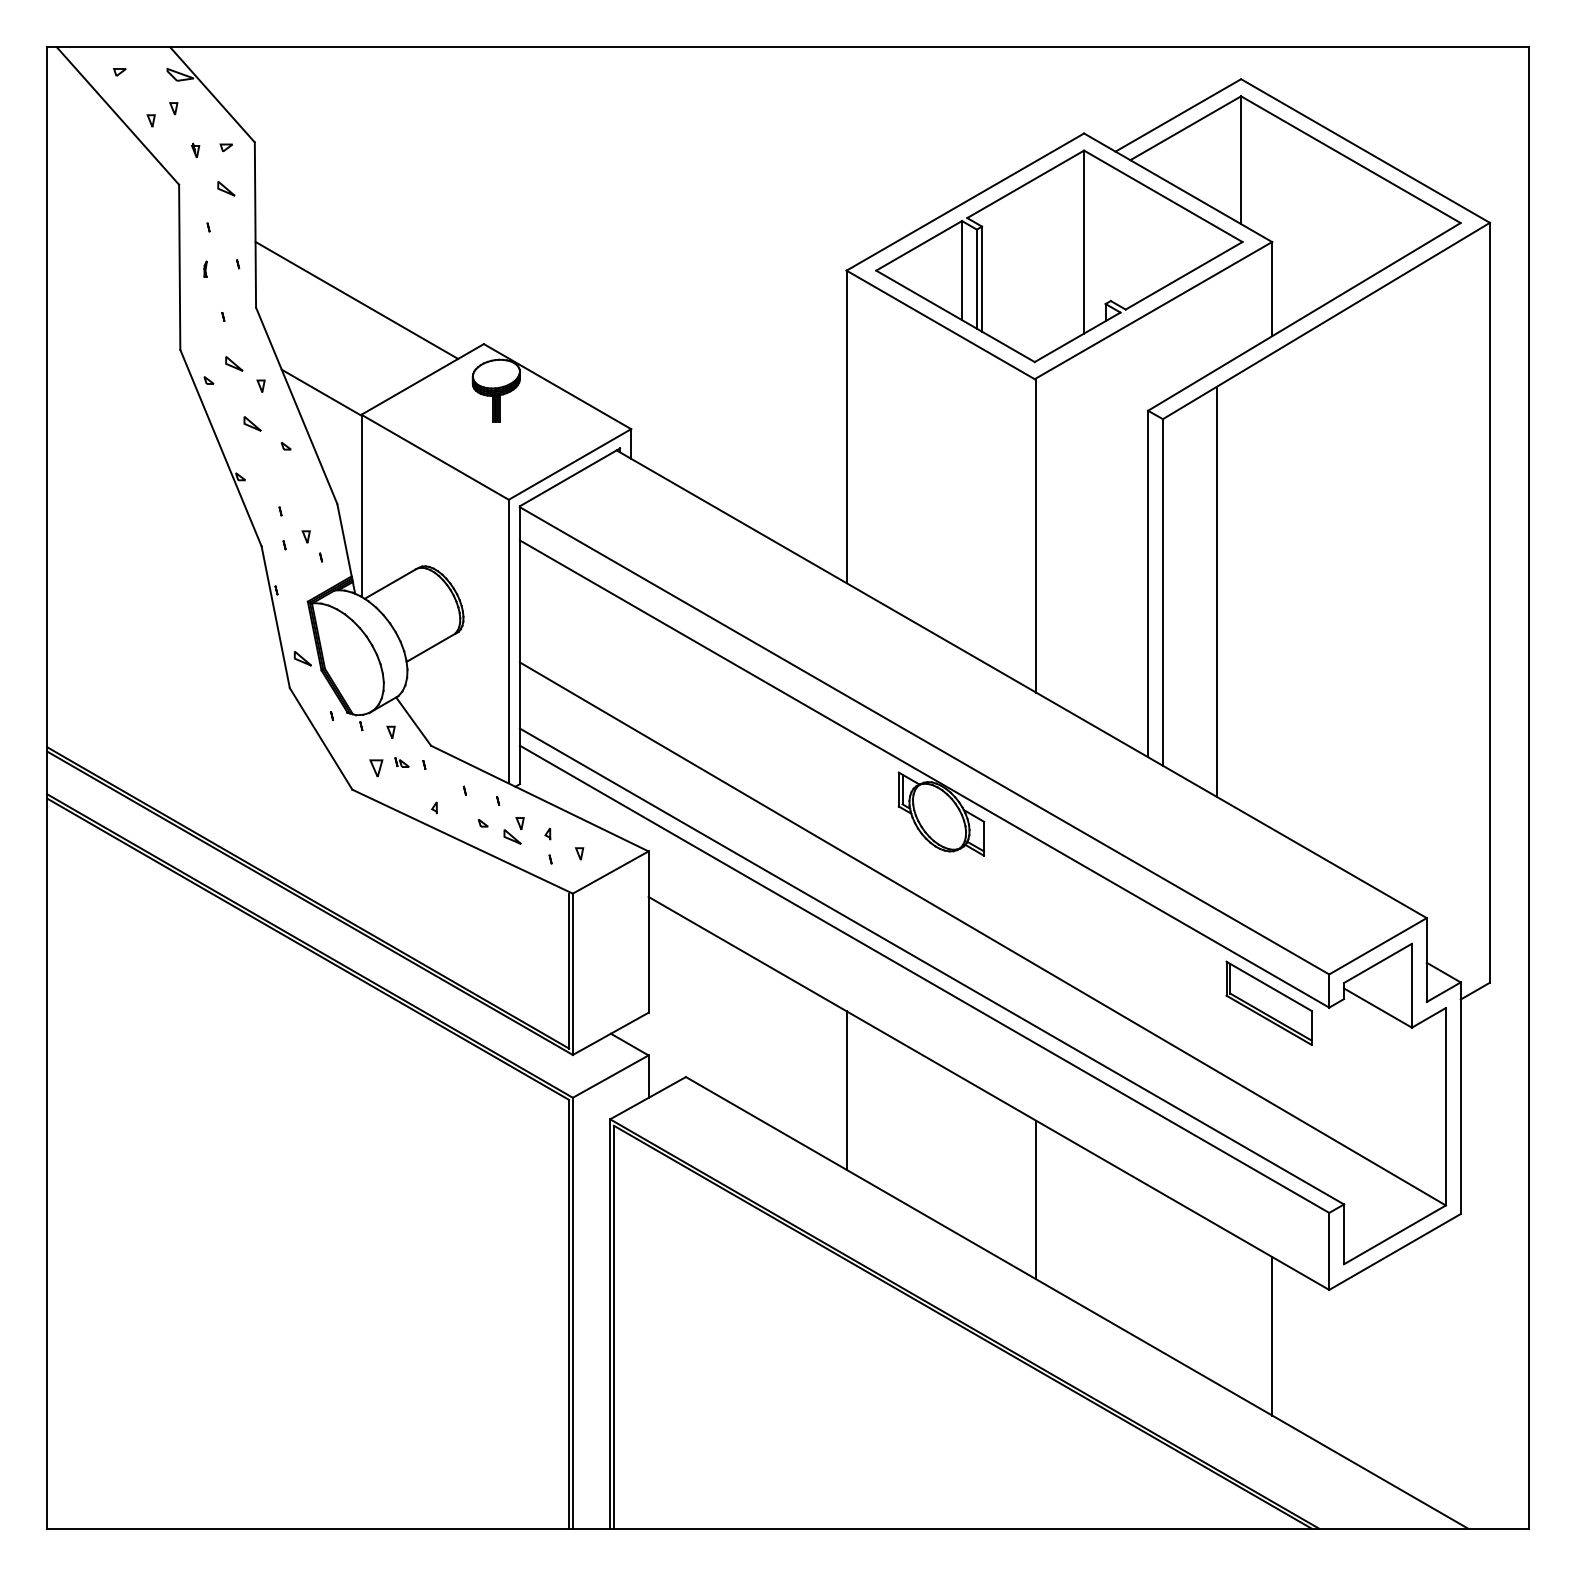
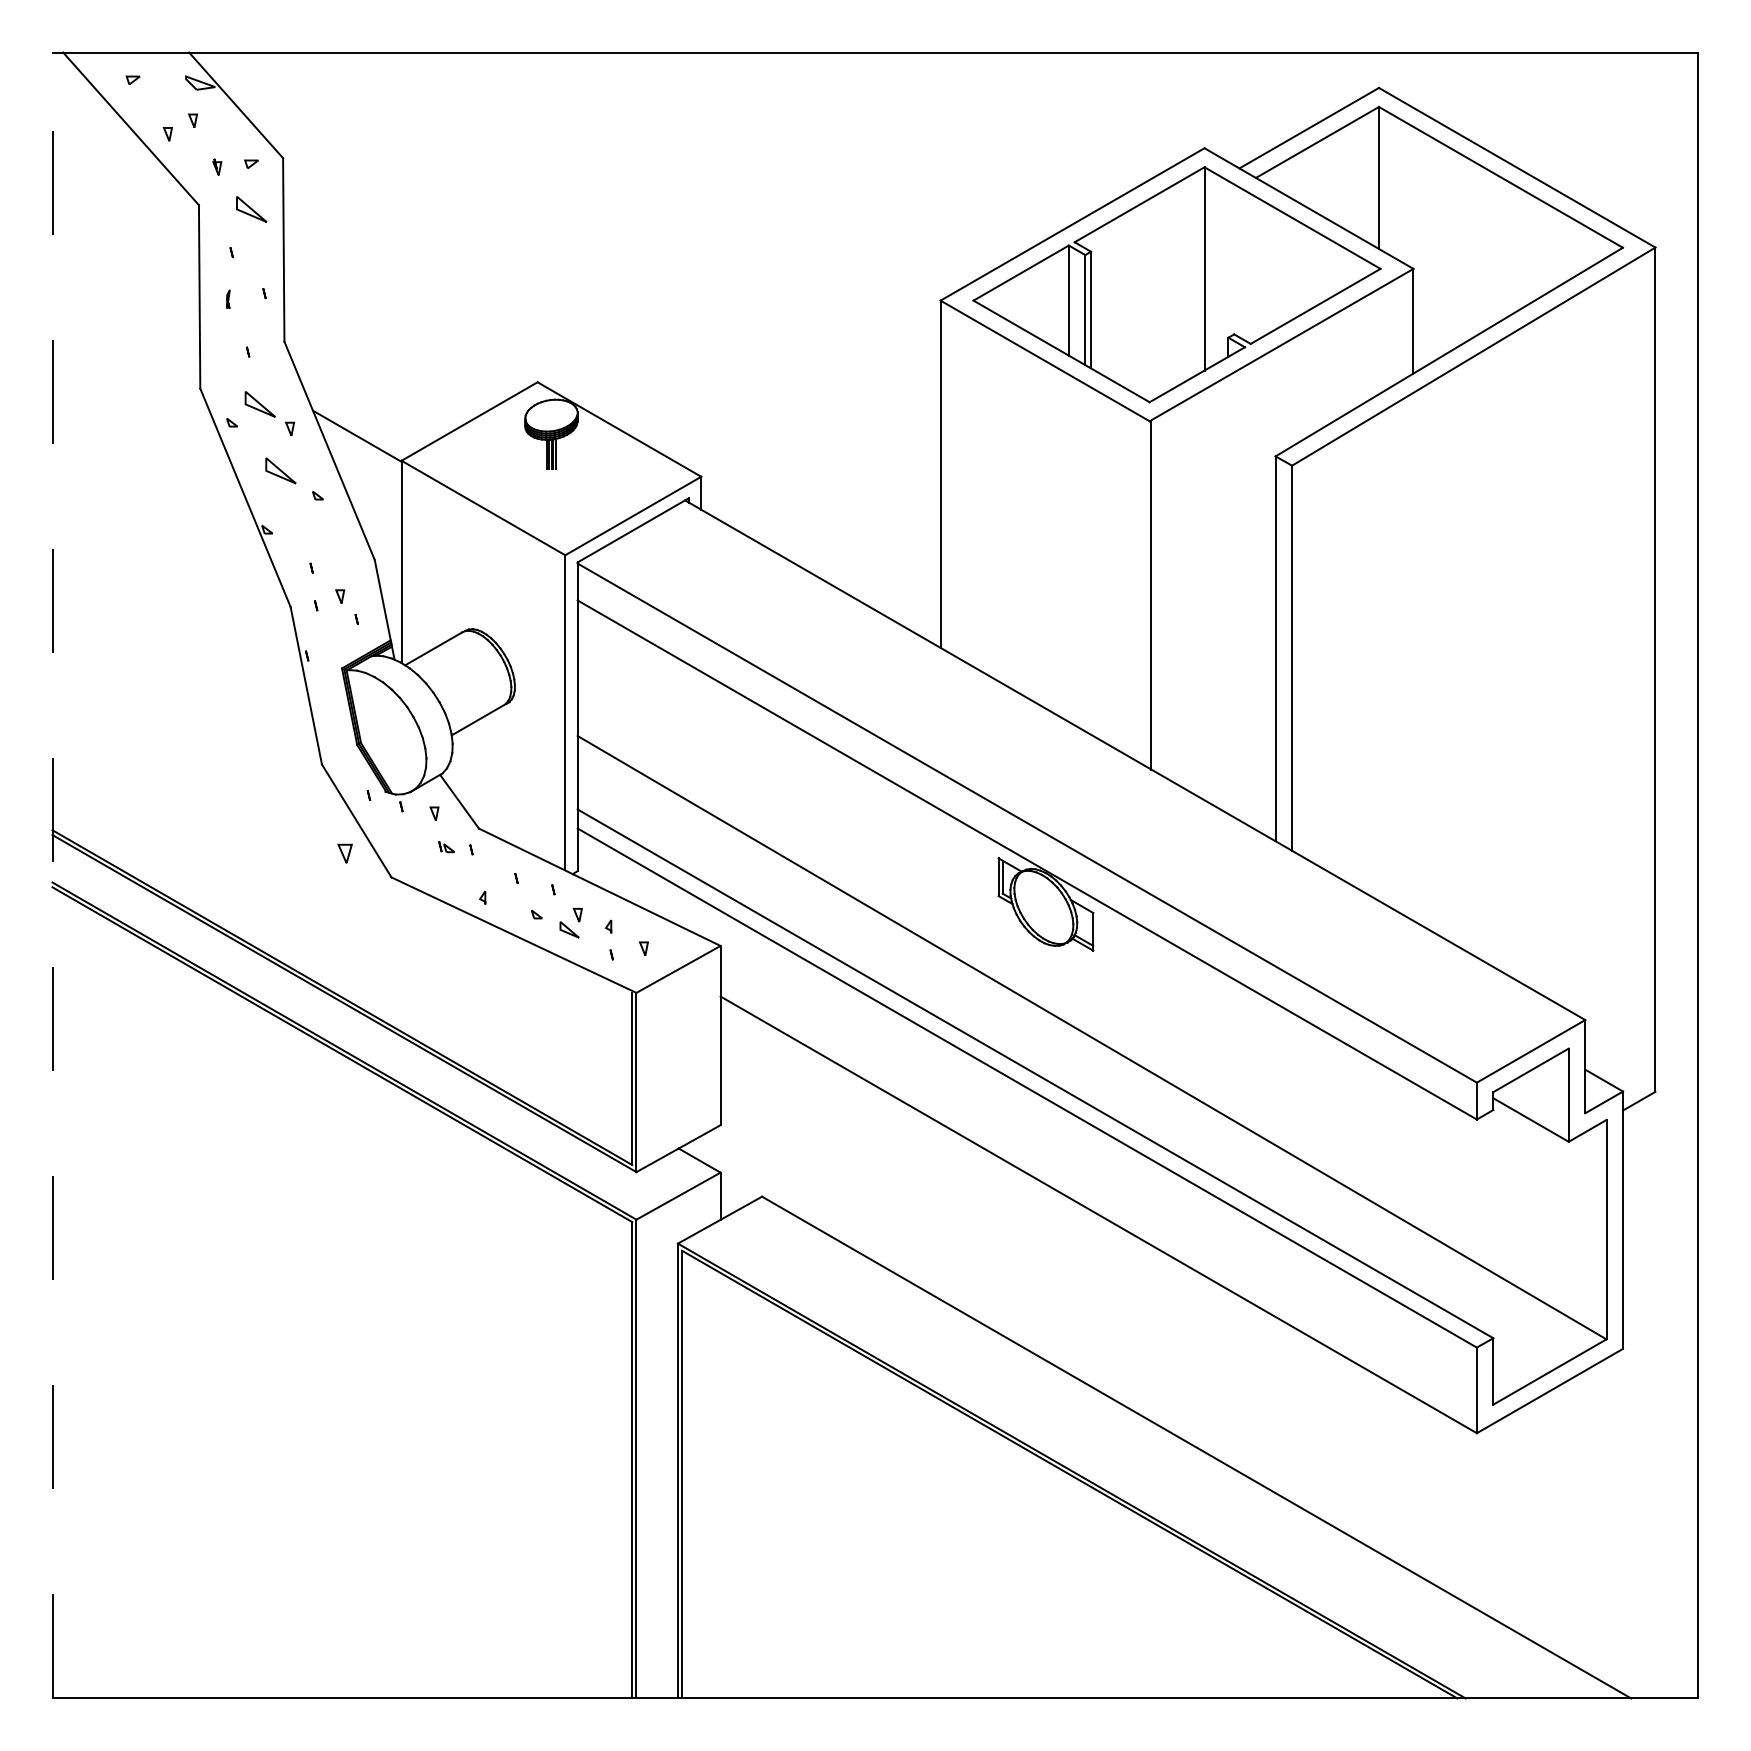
part: (226, 188) -> (251, 209), size x1.6
line: (356, 300) -> (396, 333), removed
part: (234, 363) -> (260, 403), size x1.6
part: (252, 423) -> (280, 470), size x1.6
line: (1217, 591) -> (1352, 657), removed
part: (302, 658) -> (336, 731), removed
part: (375, 768) -> (344, 853), moved
line: (47, 788) -> (52, 875), solid -> dashed
part: (1268, 1003) -> (1409, 1114), removed
line: (846, 1090) -> (940, 1211), removed
line: (1036, 1200) -> (1151, 1333), removed
line: (1272, 1336) -> (1413, 1484), removed

